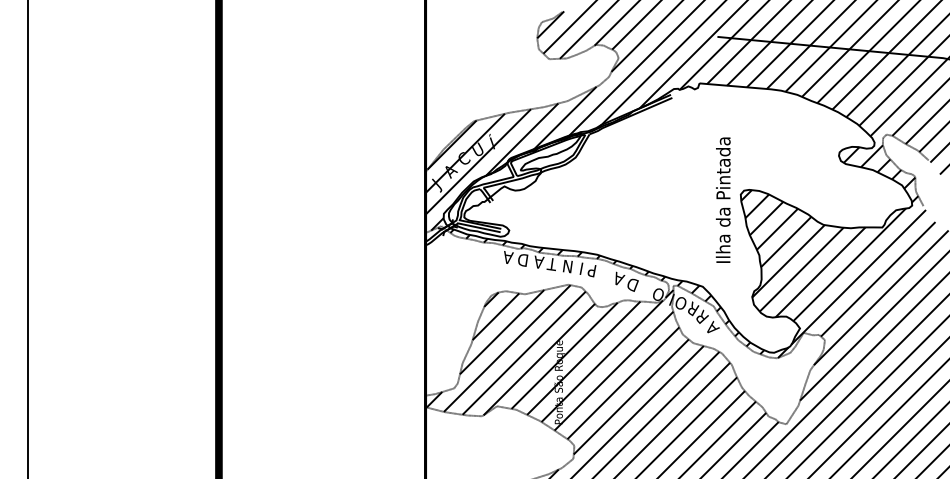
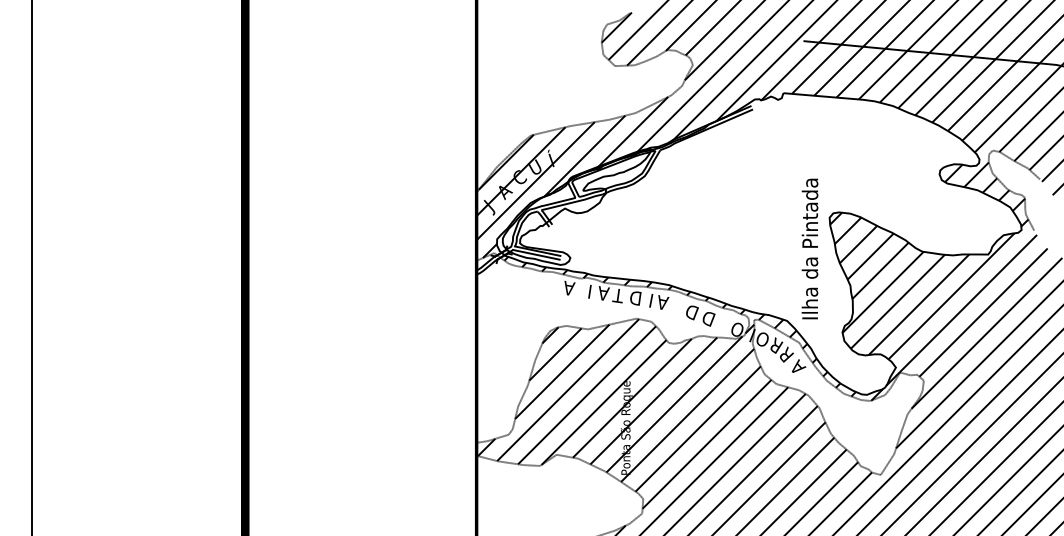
text: (722, 199) -> (809, 248), moved
text: (521, 260) -> (584, 291), D -> I
text: (566, 265) -> (634, 297), N -> D
text: (592, 270) -> (663, 302), P -> A
text: (619, 279) -> (693, 312), A -> D

